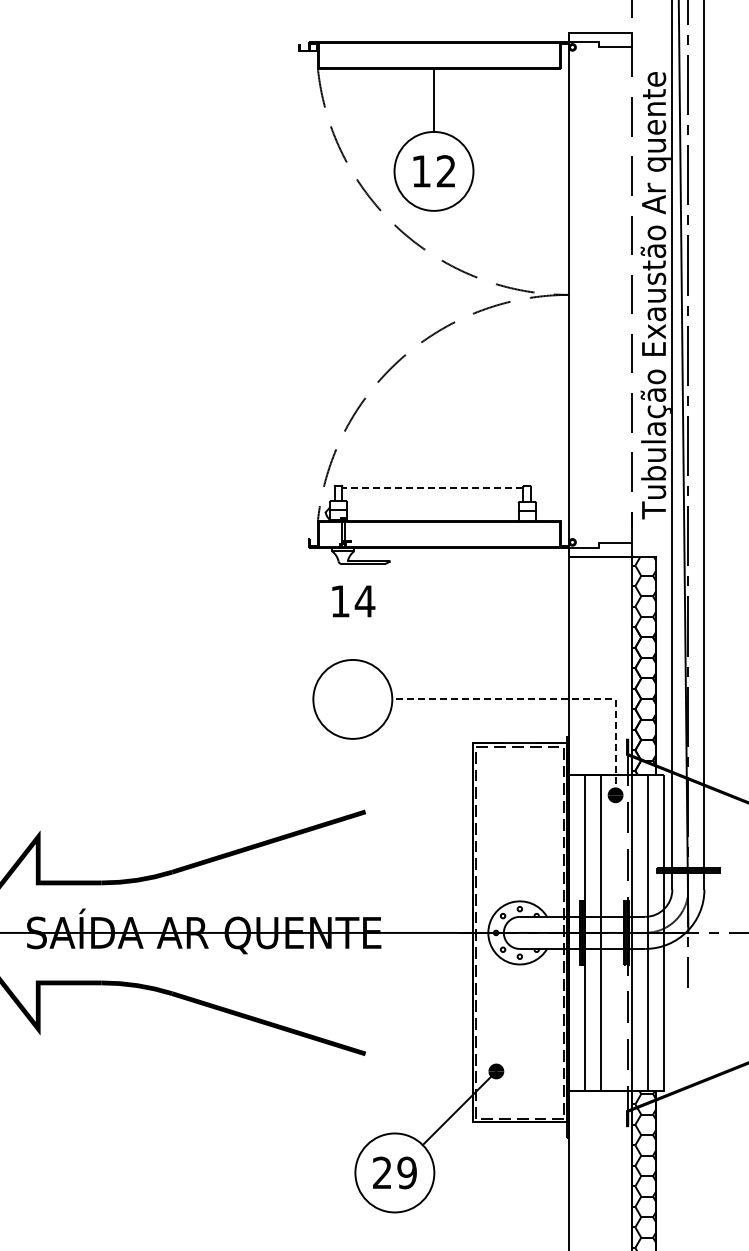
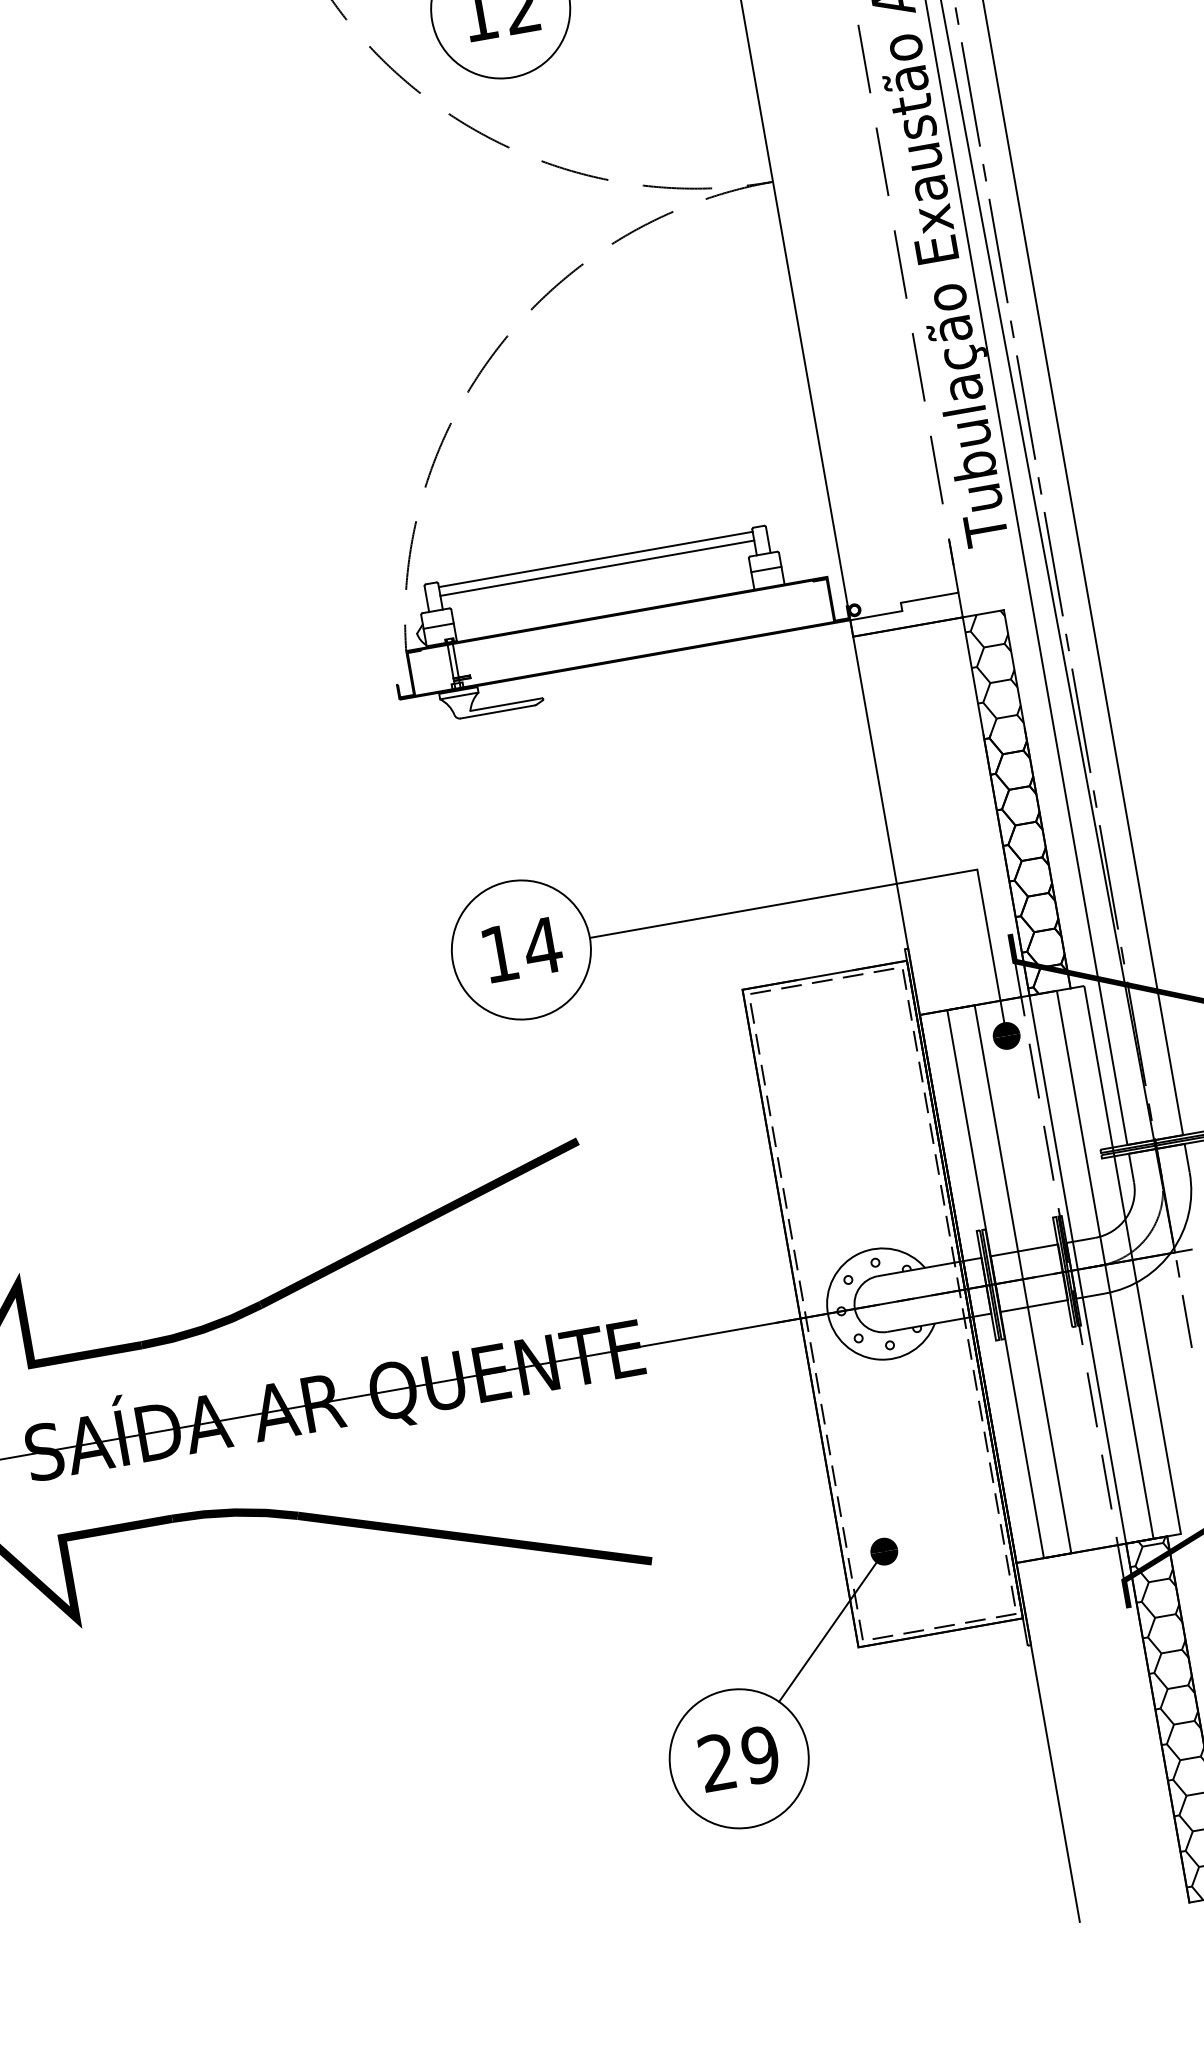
line: (432, 488) -> (595, 559), dashed -> solid
line: (432, 493) -> (596, 568), added
text: (353, 601) -> (522, 949), moved
line: (551, 699) -> (866, 889), dashed -> solid

